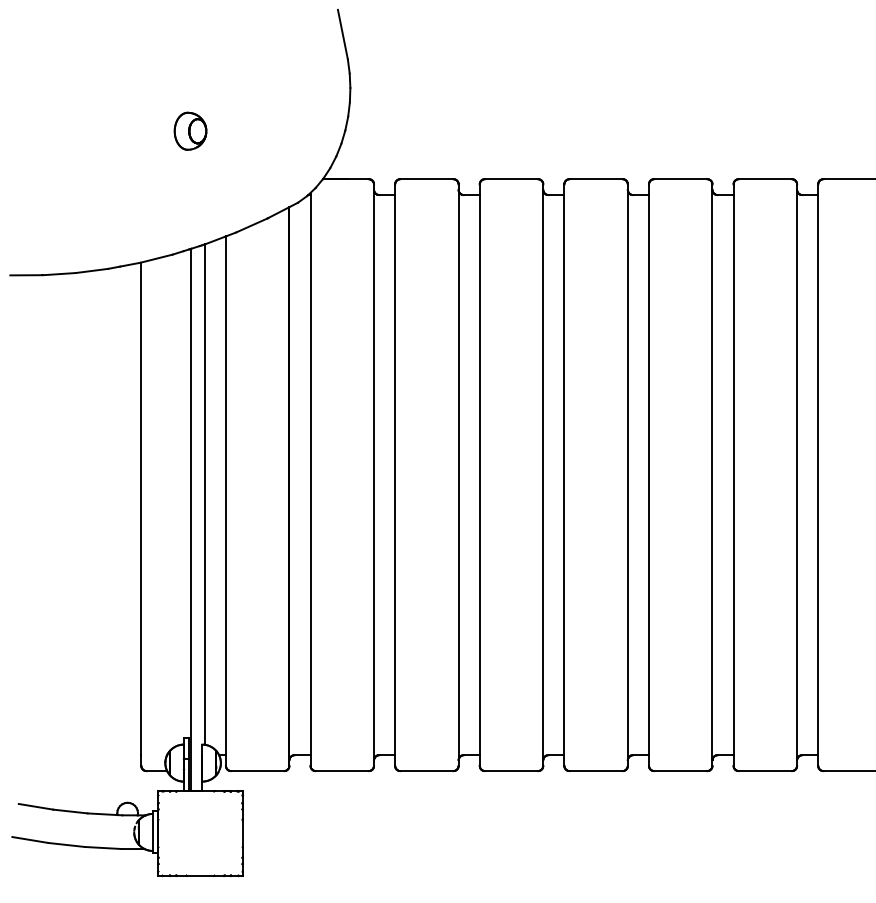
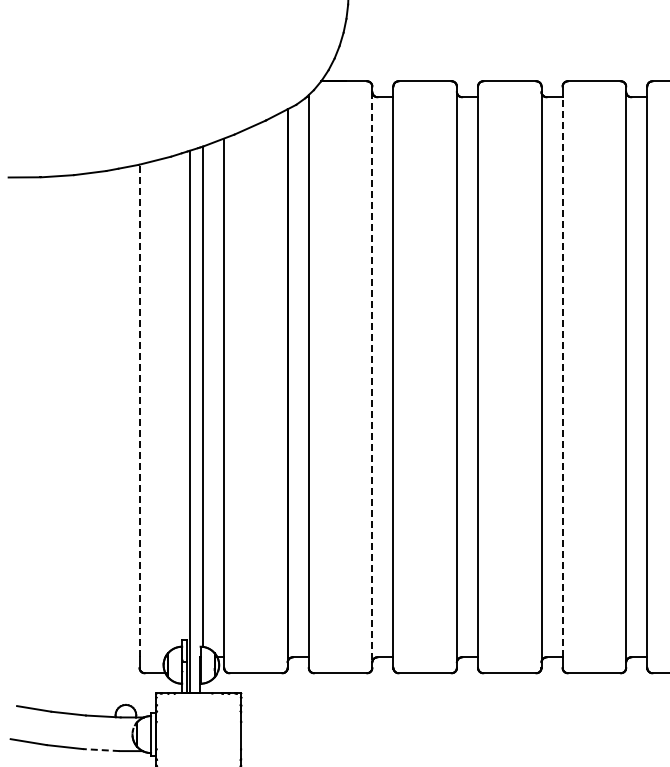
part: (190, 130) -> (188, 32), removed
line: (564, 474) -> (562, 376), solid -> dashed
line: (374, 475) -> (372, 377), solid -> dashed
line: (141, 508) -> (139, 410), solid -> dashed
line: (102, 847) -> (100, 749), solid -> dashed

